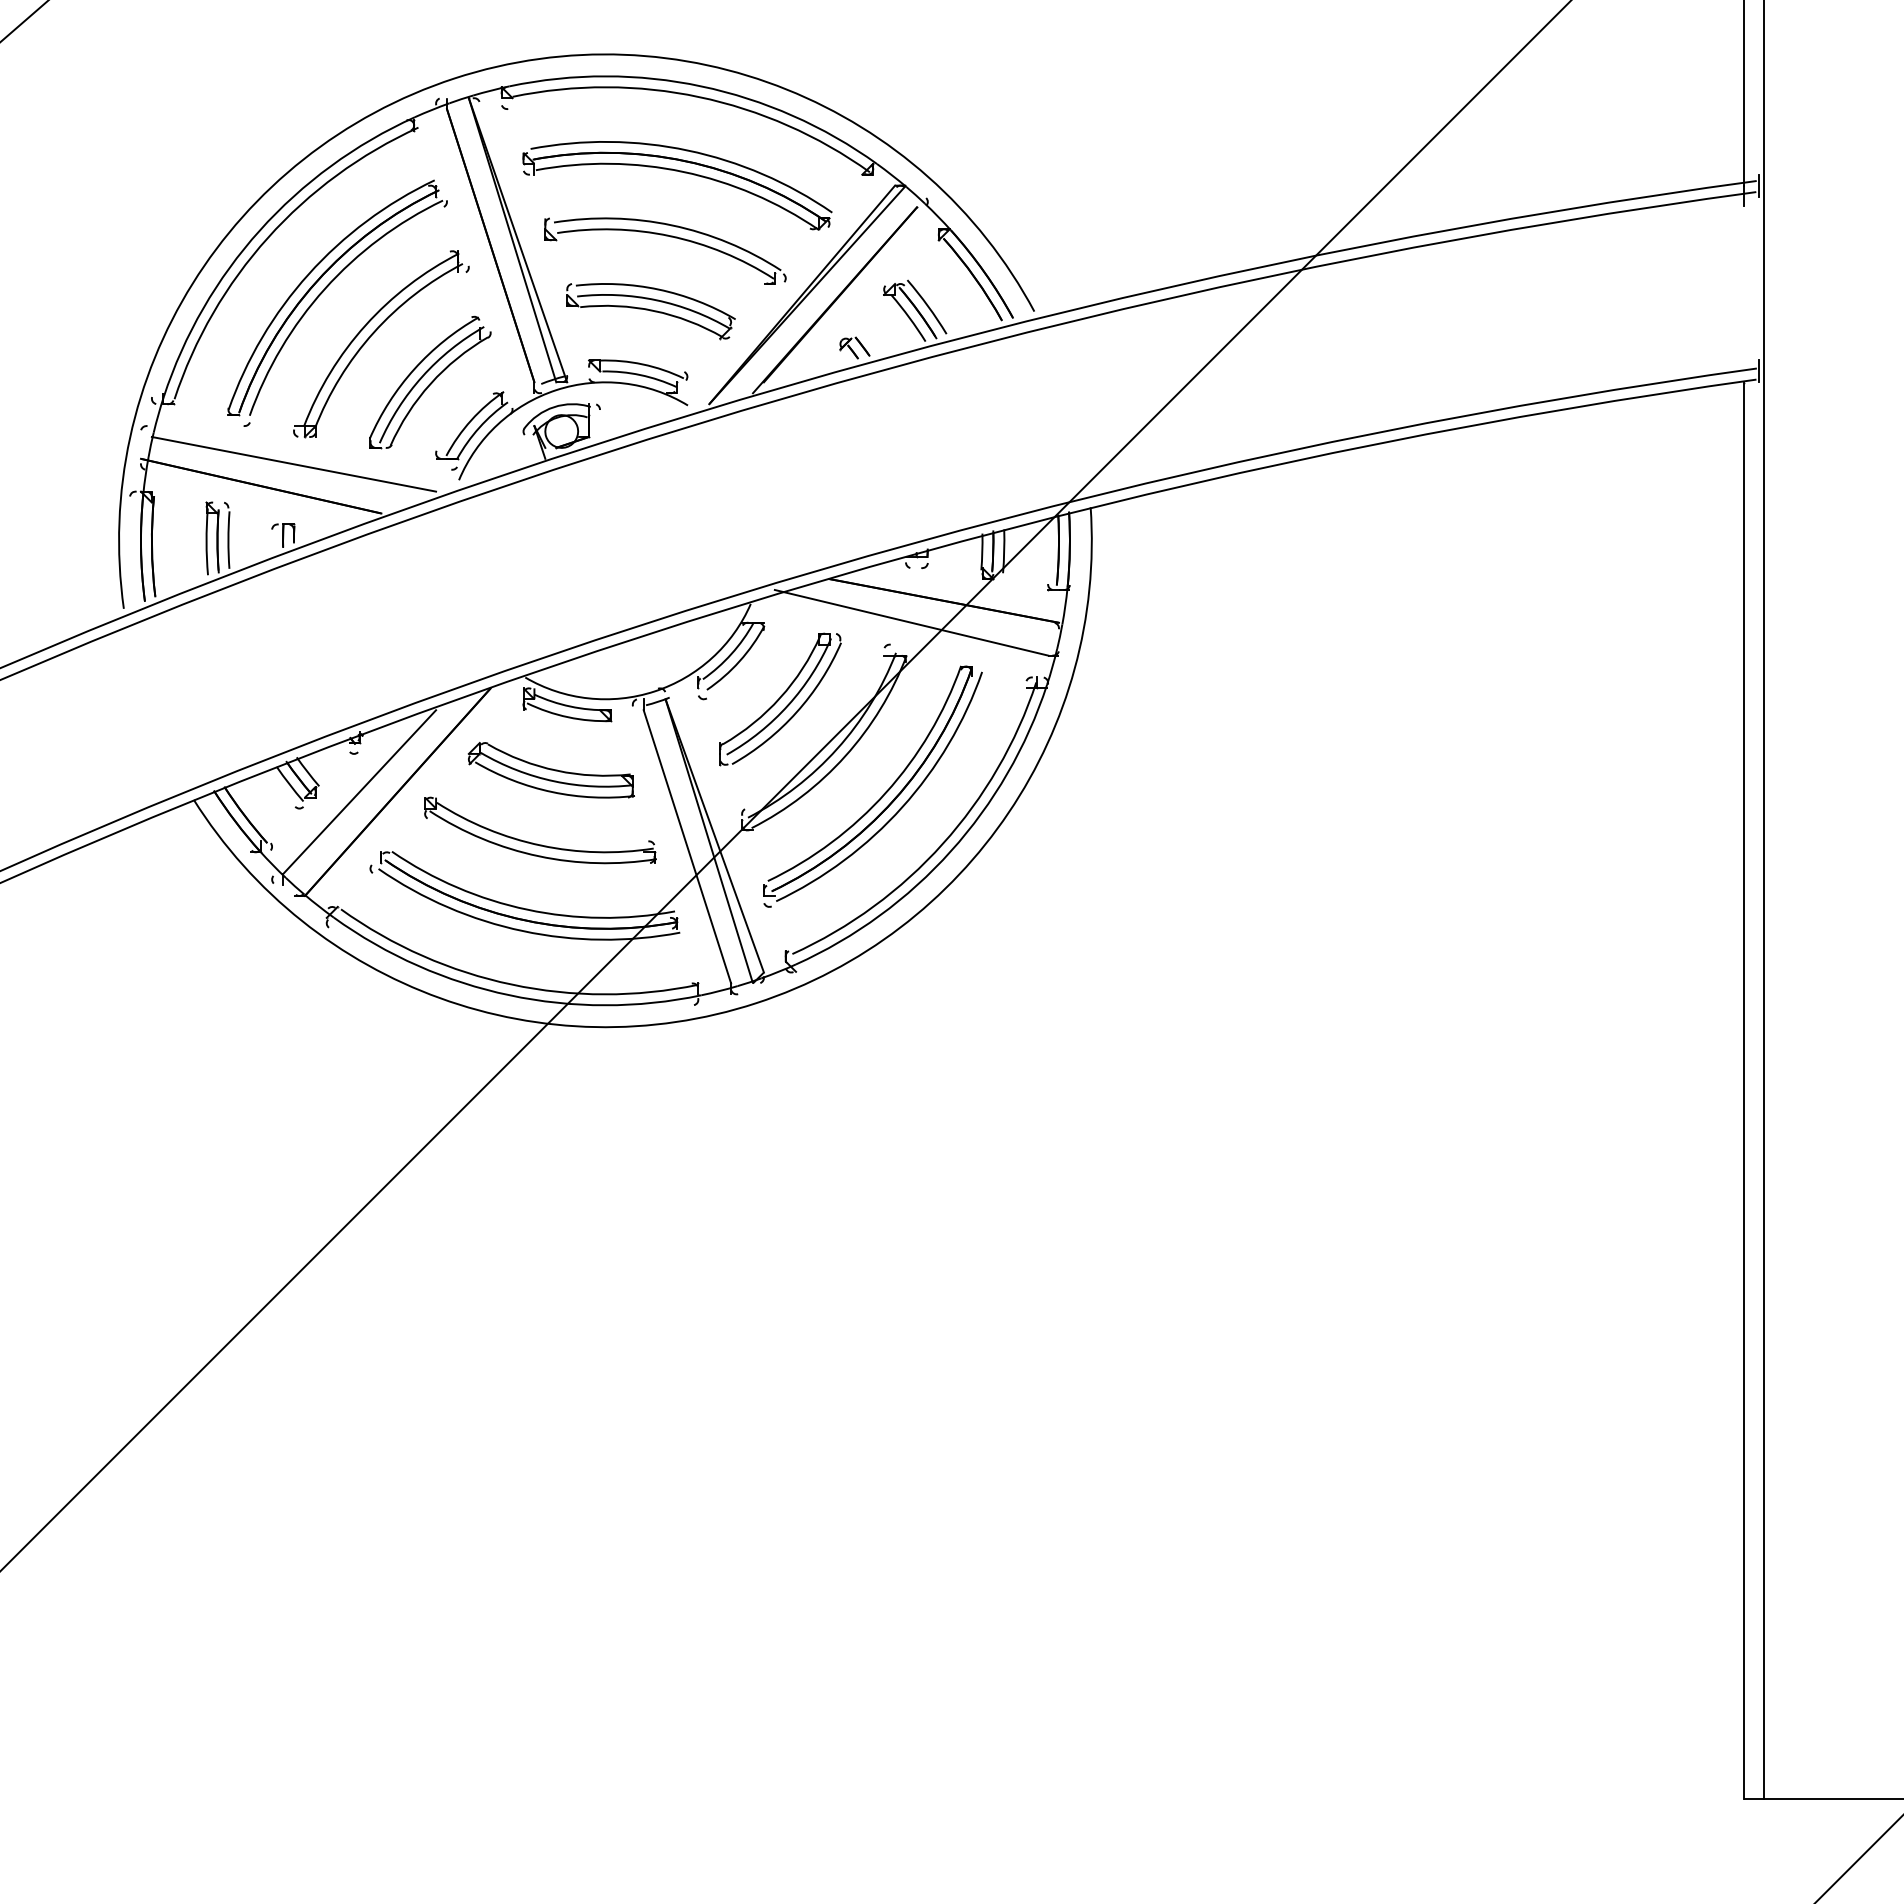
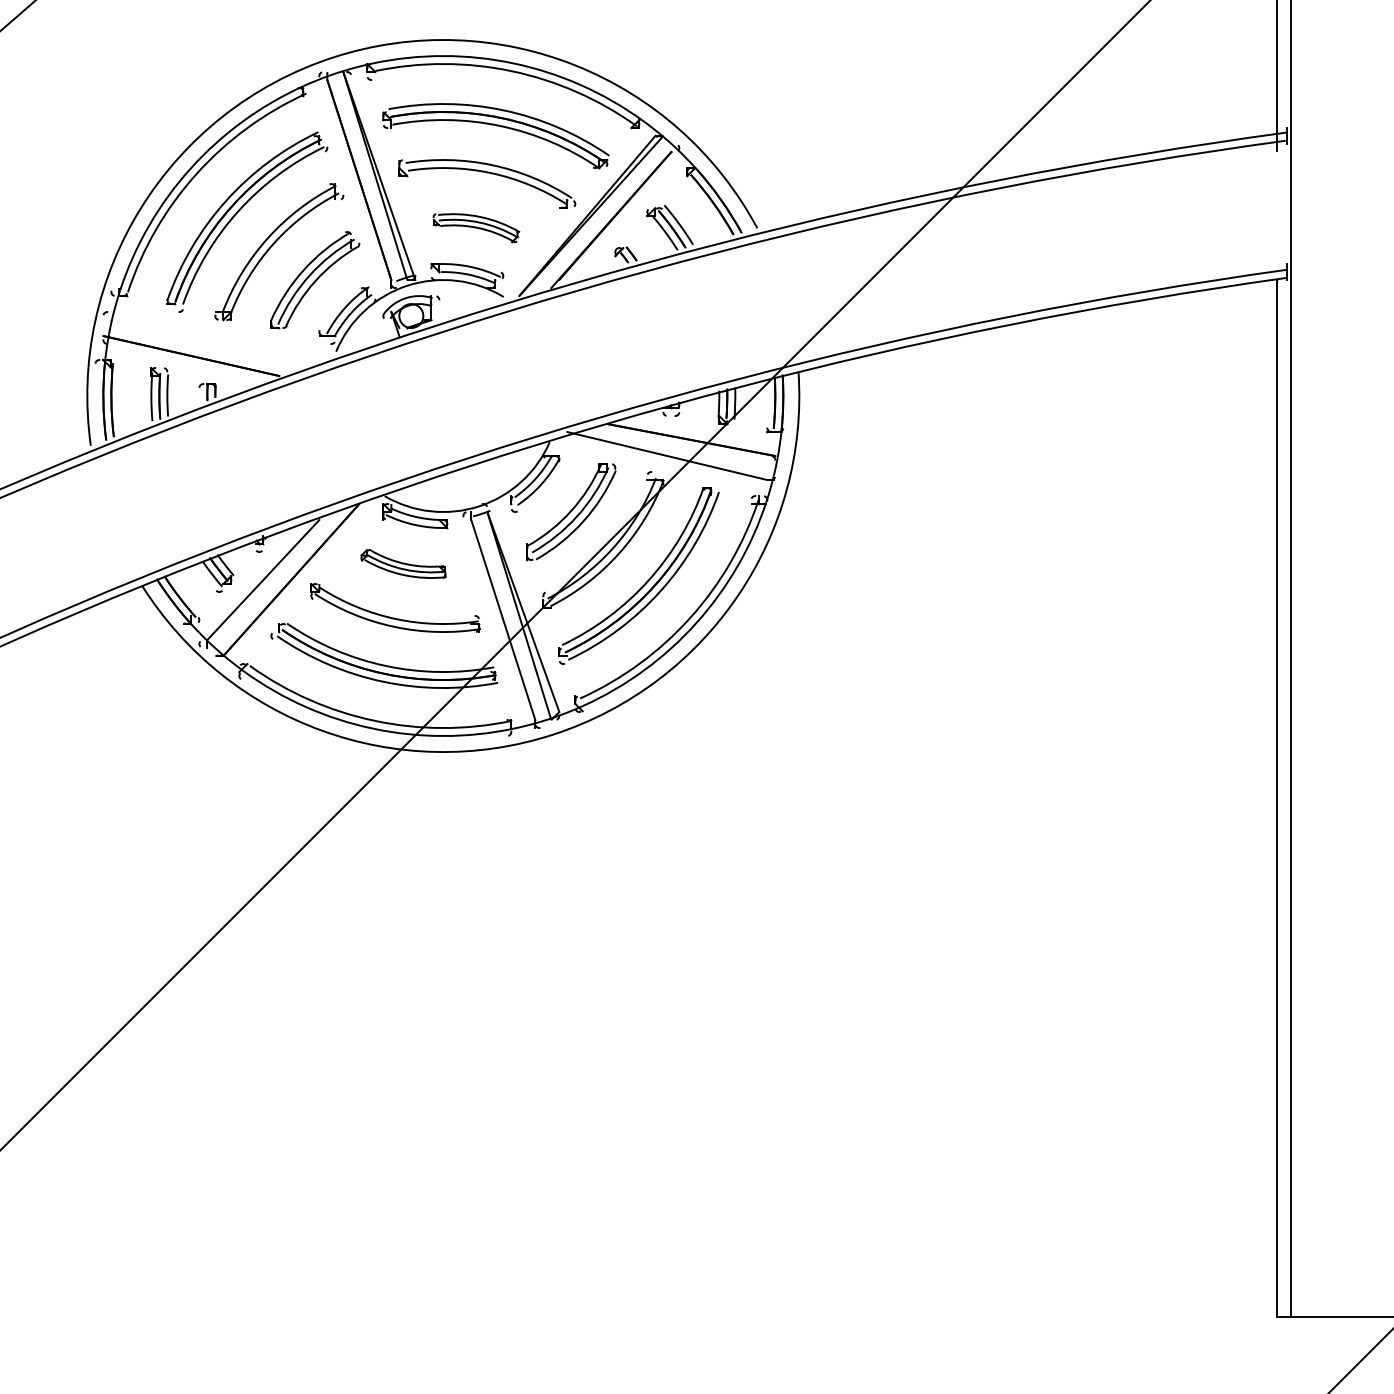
part: (650, 311) -> (476, 228), size x0.7
line: (294, 464) -> (215, 340), removed
part: (551, 769) -> (403, 563), size x0.7

